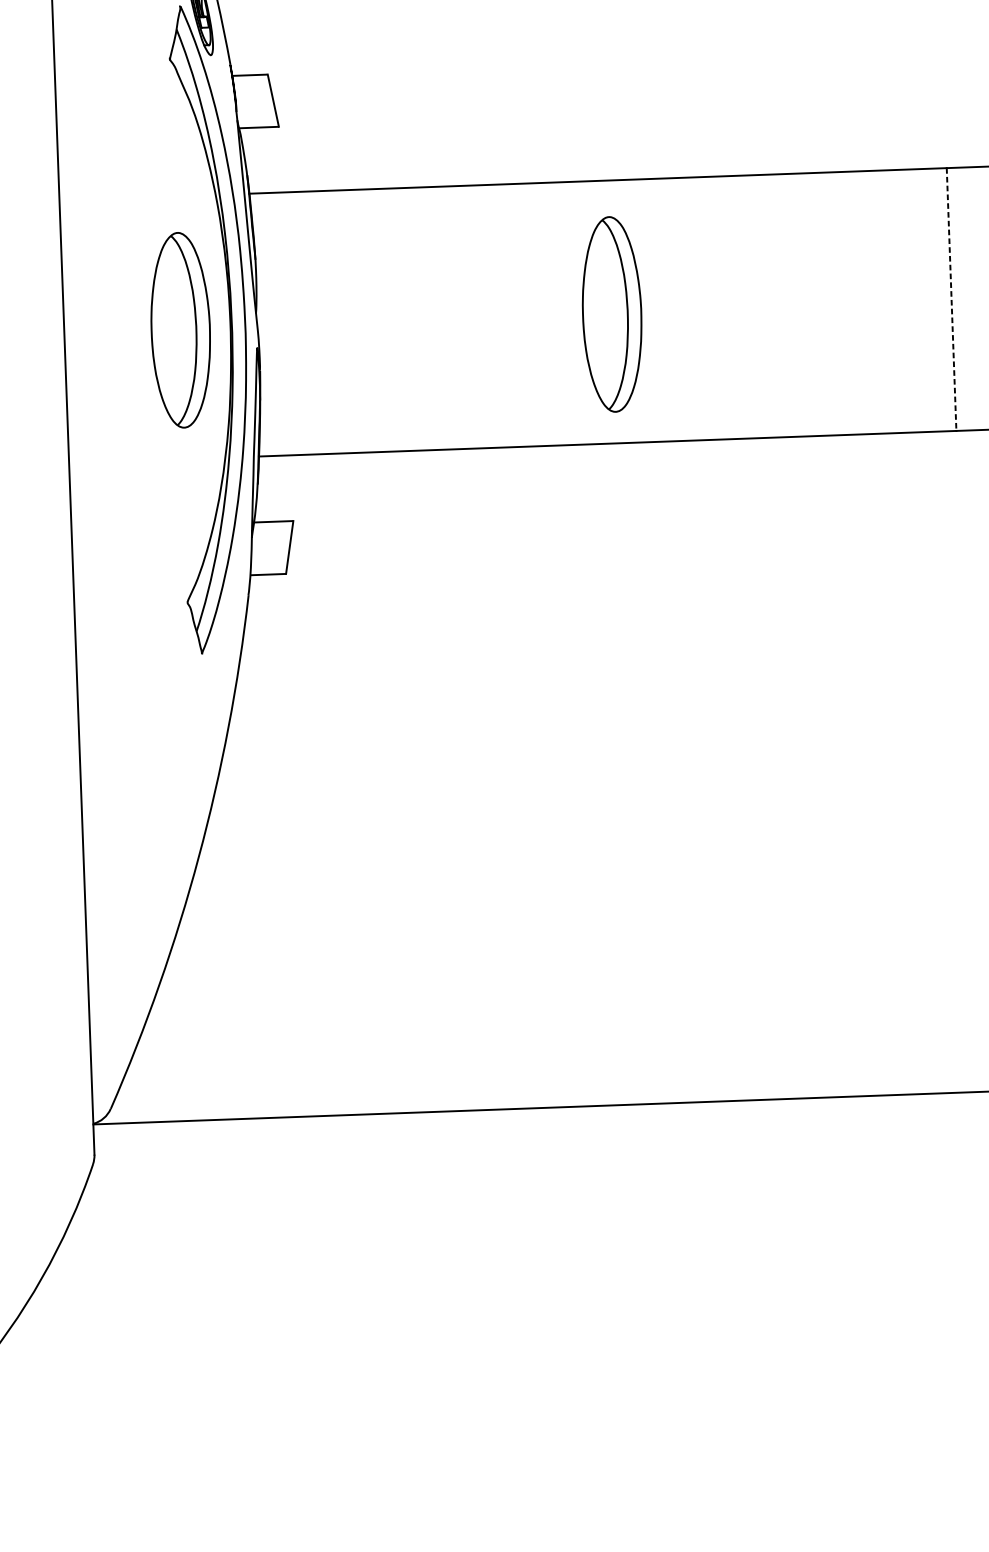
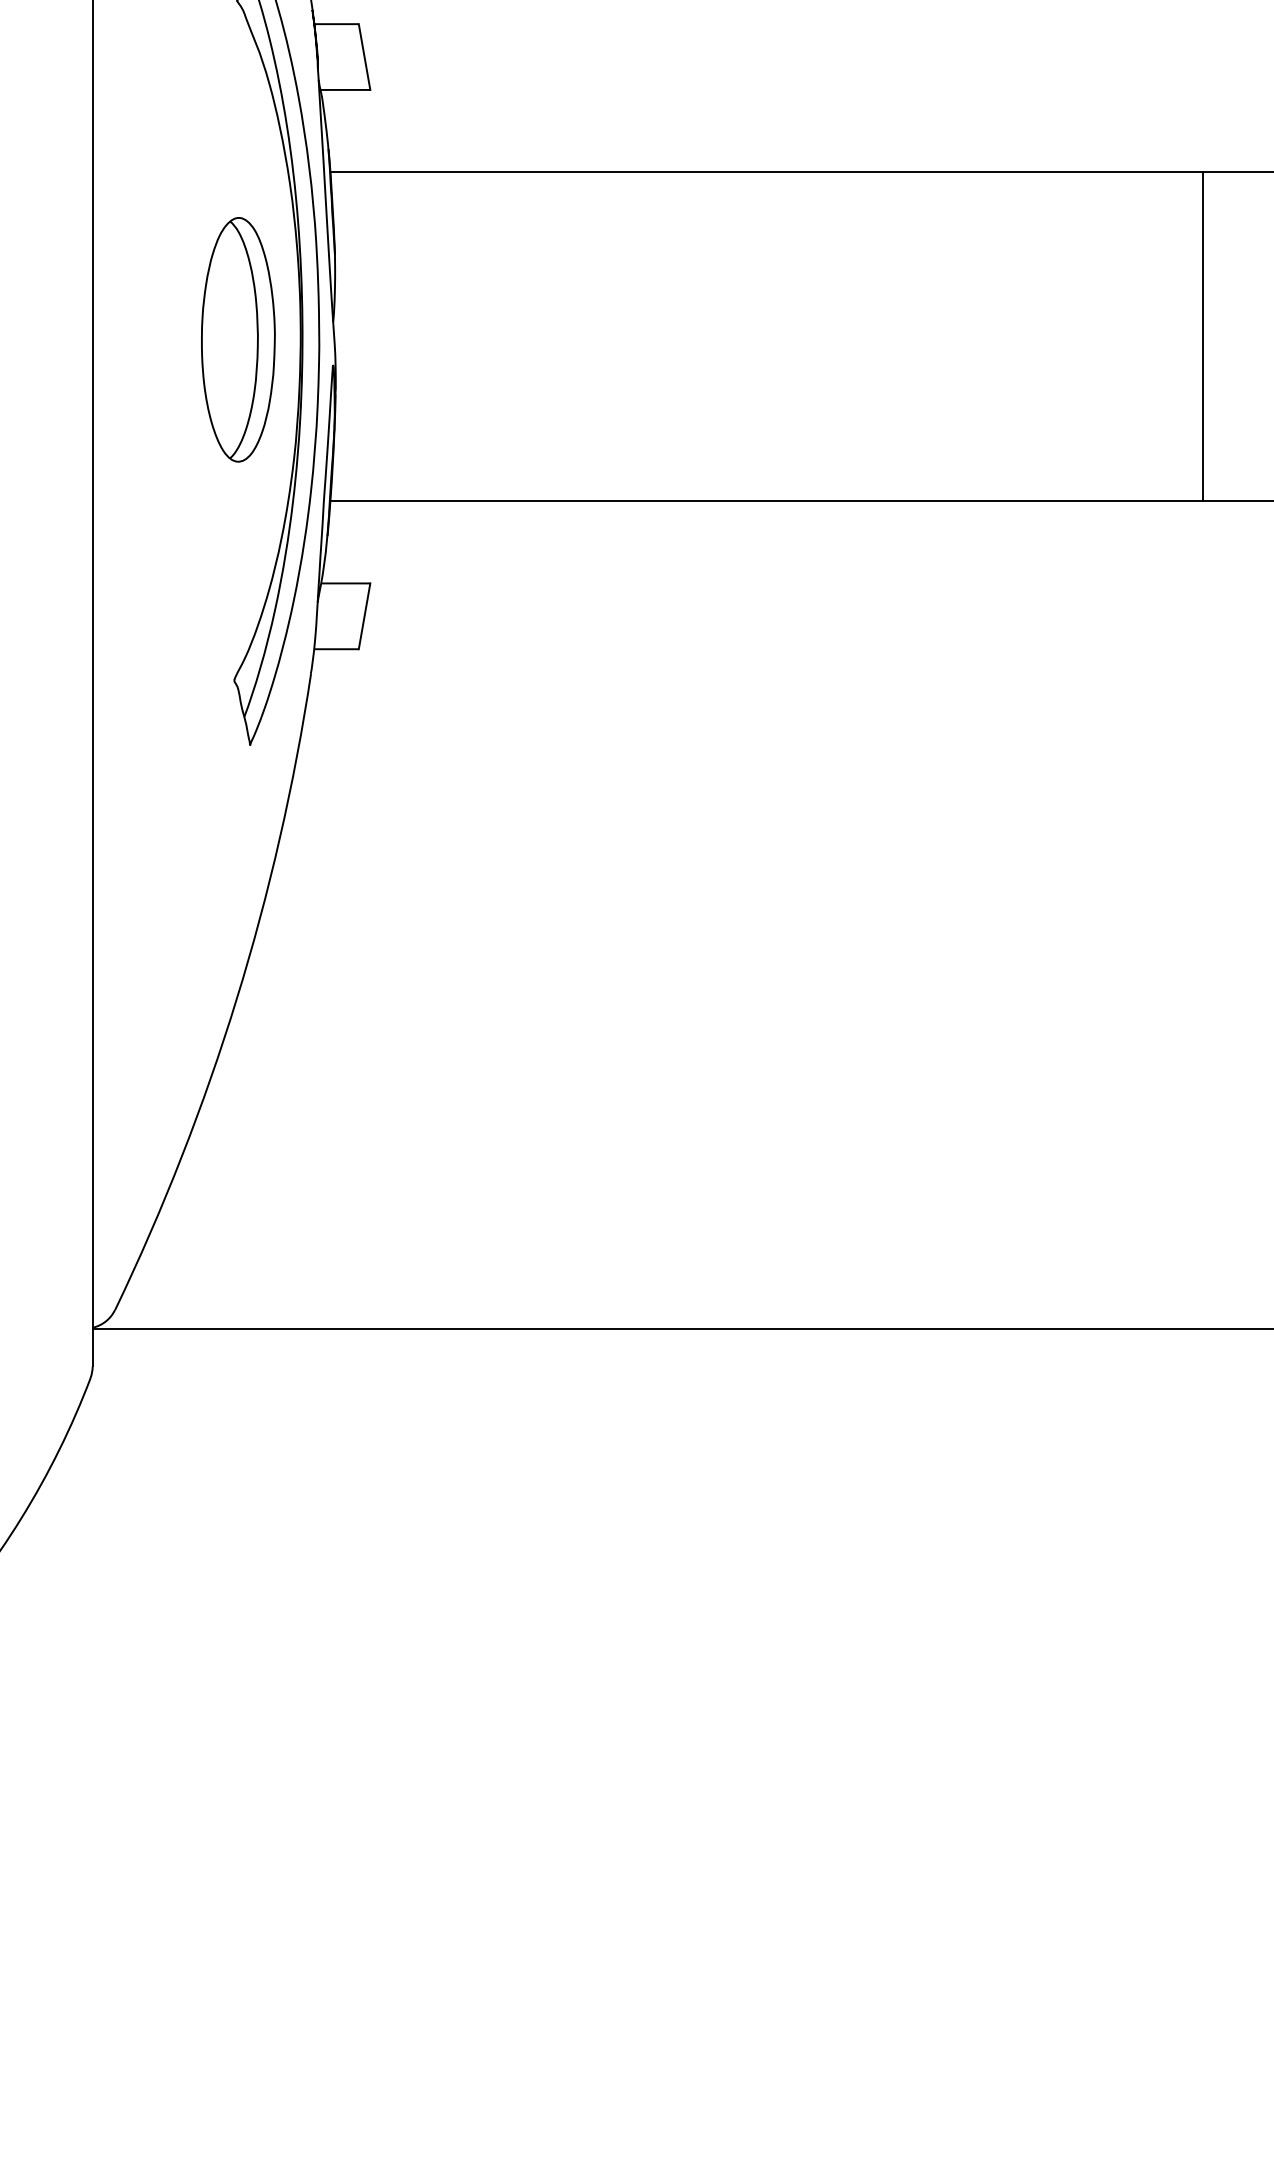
line: (951, 300) -> (1203, 337), dashed -> solid
part: (612, 314) -> (778, 339), removed

